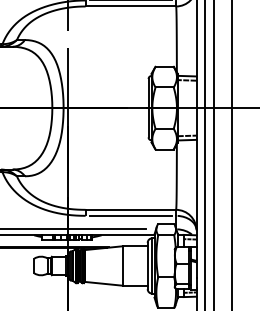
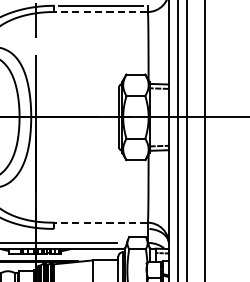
line: (130, 6) -> (100, 12), solid -> dashed
line: (130, 209) -> (100, 222), solid -> dashed
line: (130, 215) -> (100, 228), removed

